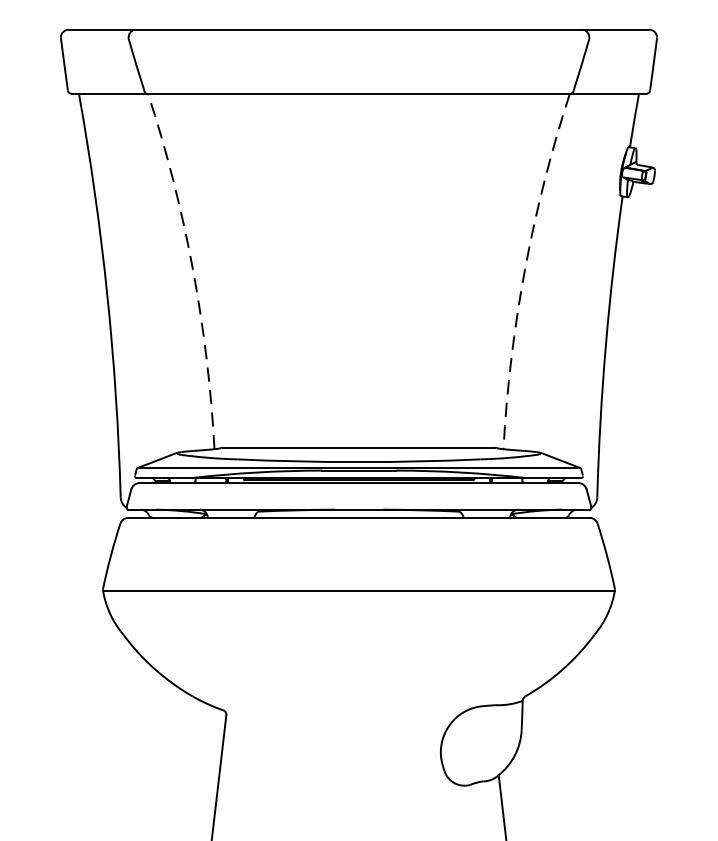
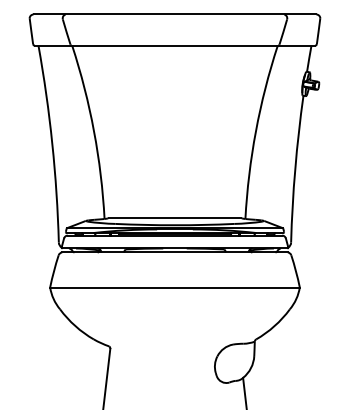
arc: (193, 269) -> (94, 131), dashed -> solid
arc: (524, 269) -> (255, 131), dashed -> solid

